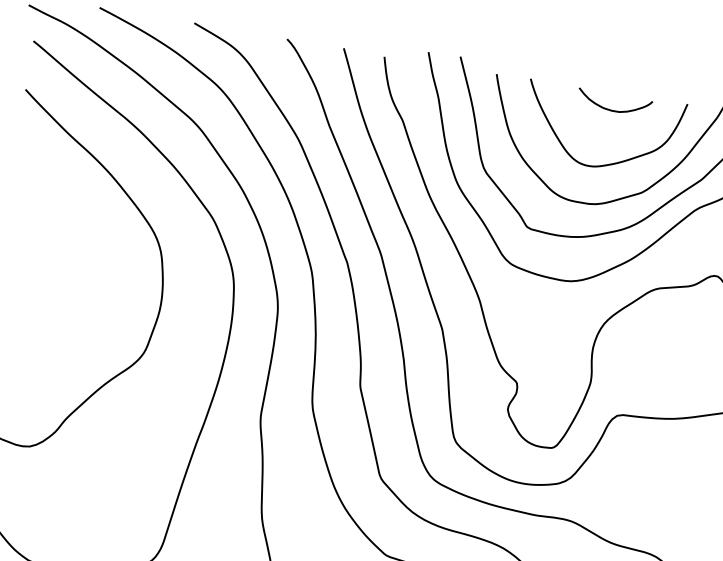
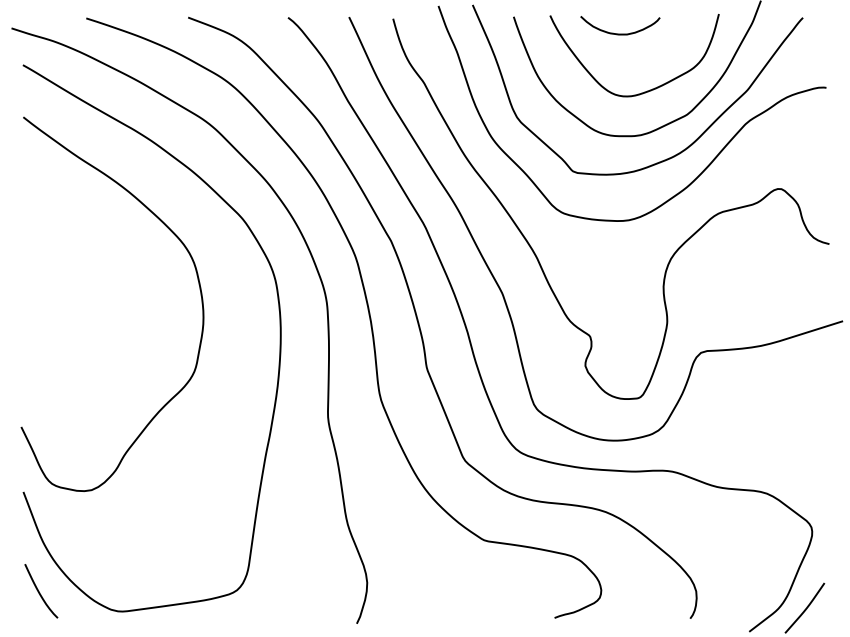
curve: (613, 110) -> (620, 33), moved

